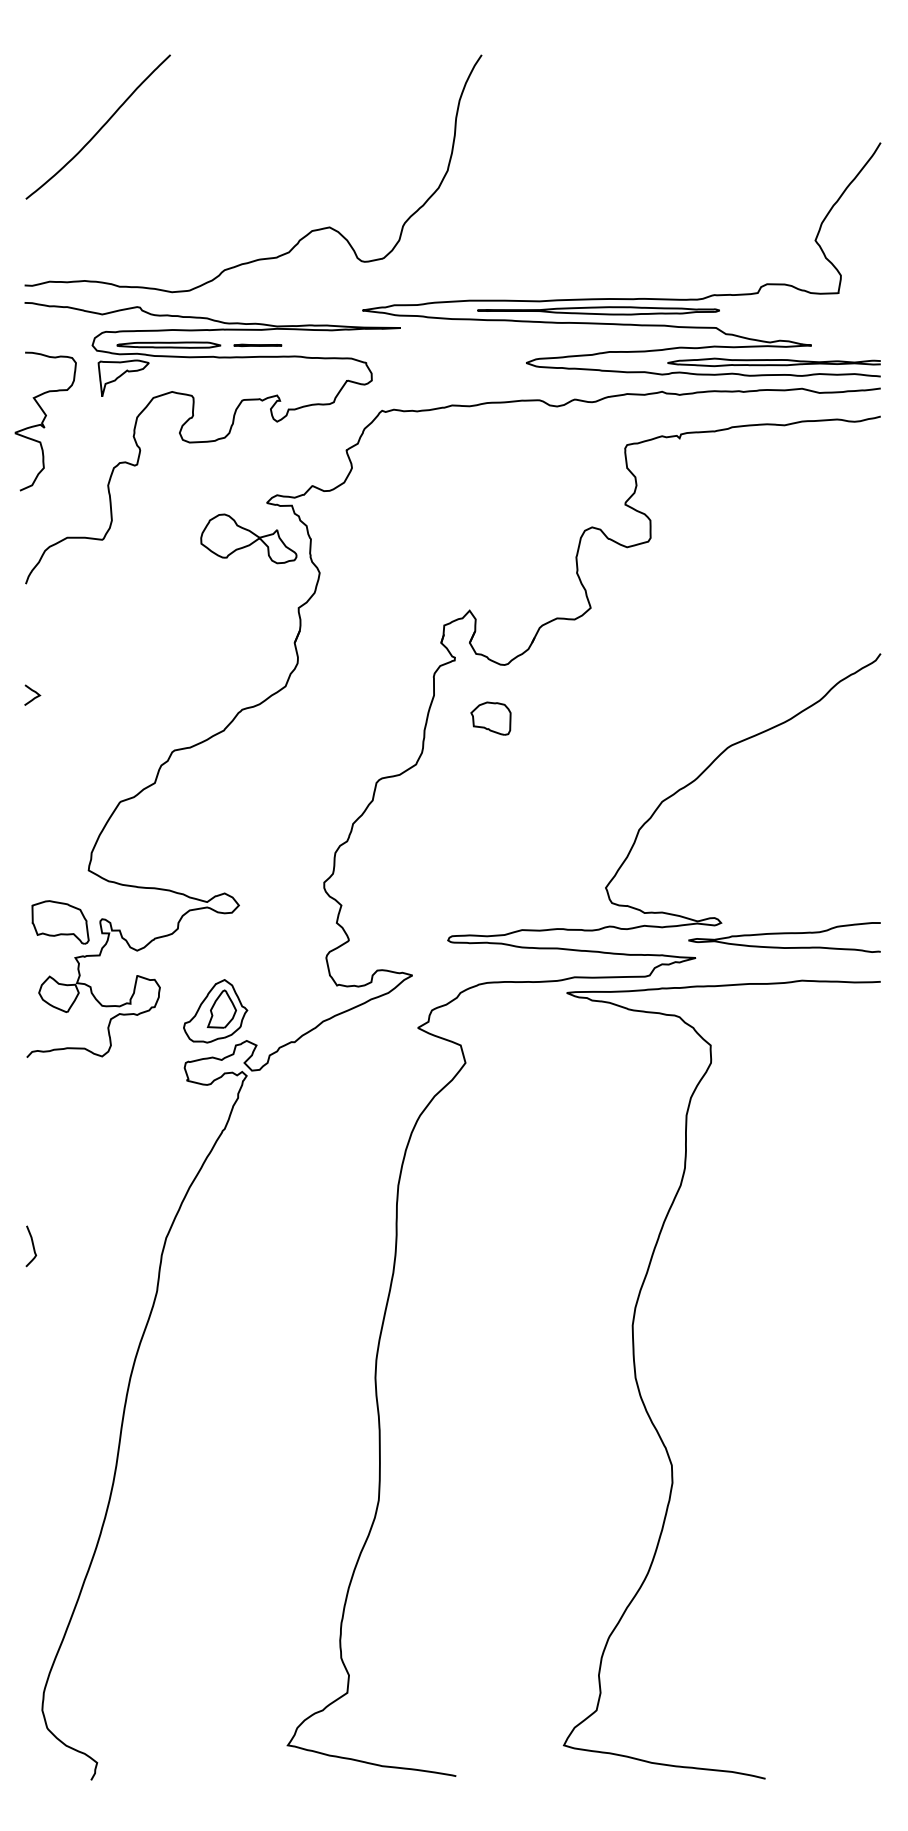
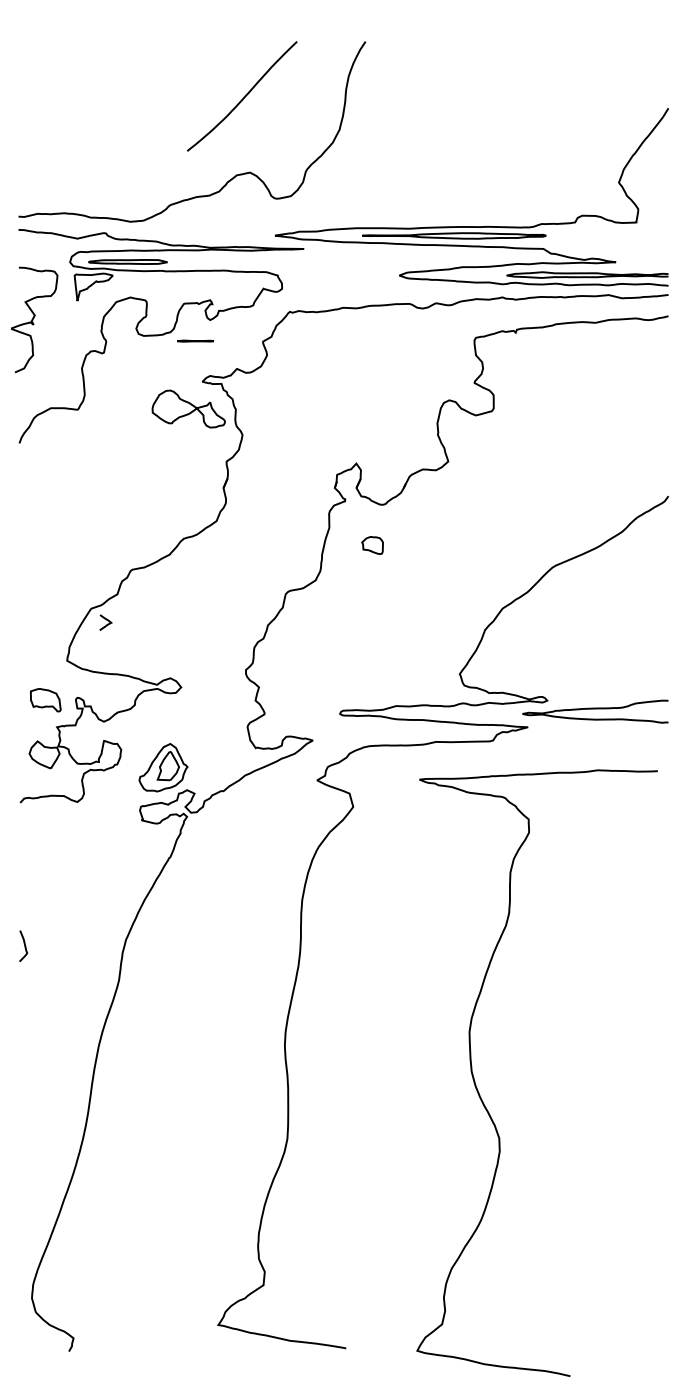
curve: (99, 128) -> (243, 97), moved
line: (257, 345) -> (195, 341), moved
curve: (34, 692) -> (107, 620), moved
part: (490, 718) -> (372, 545), size x0.7
part: (60, 922) -> (45, 700), size x0.7
curve: (646, 1407) -> (480, 1094), moved

